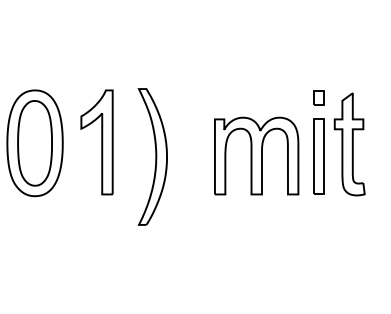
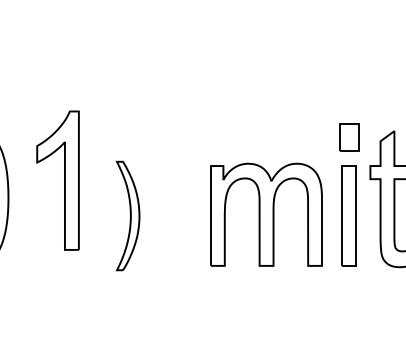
part: (318, 97) -> (348, 136), size x1.4
part: (96, 142) -> (57, 180), moved
part: (152, 156) -> (127, 215), size x0.6

